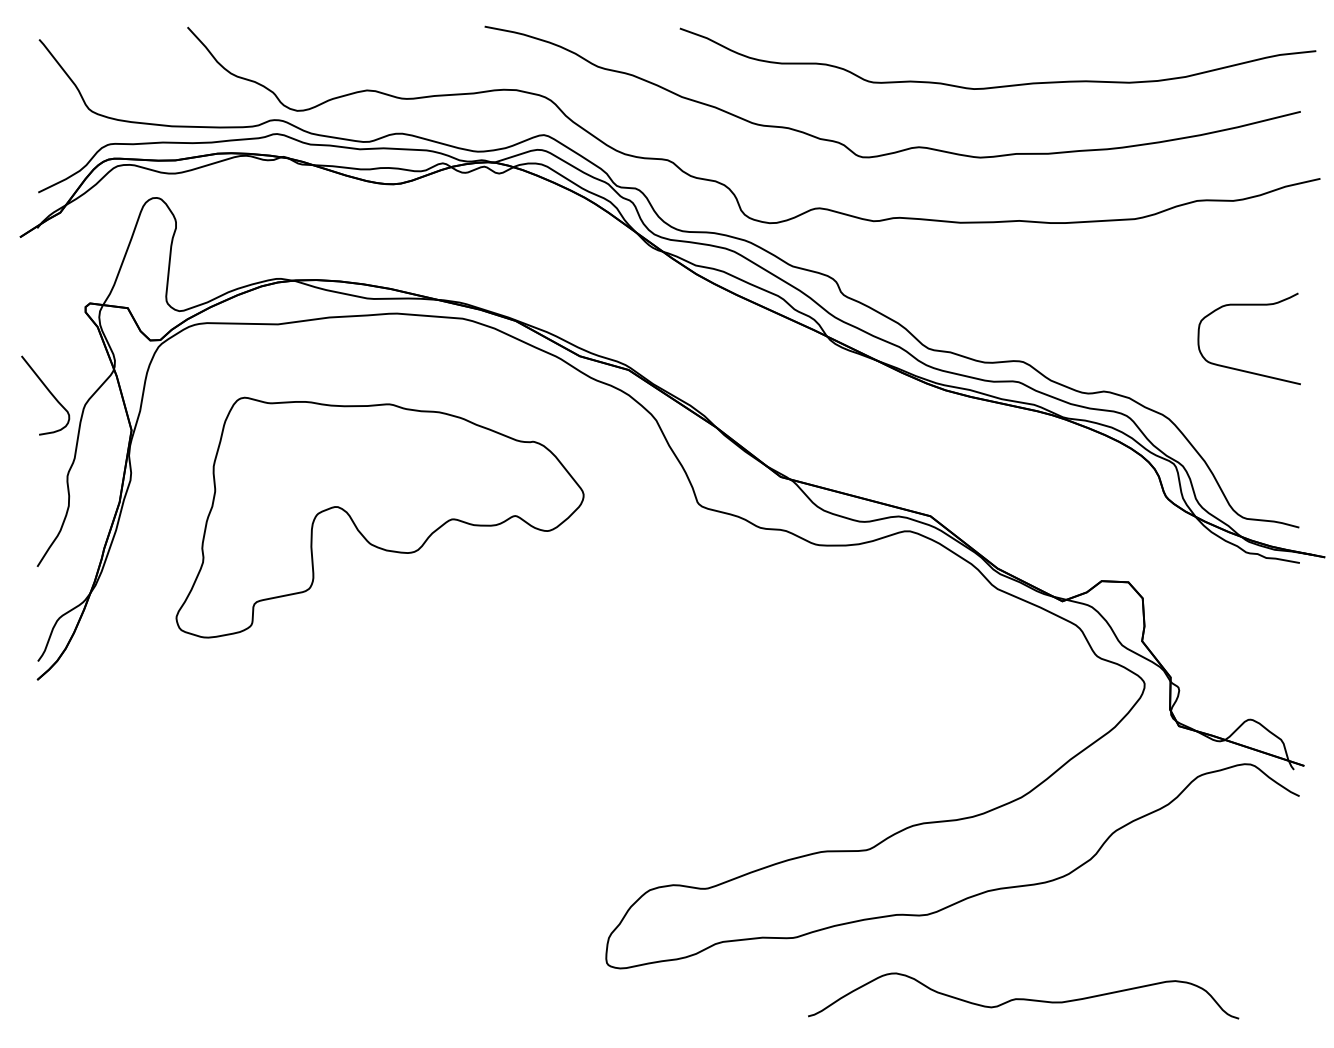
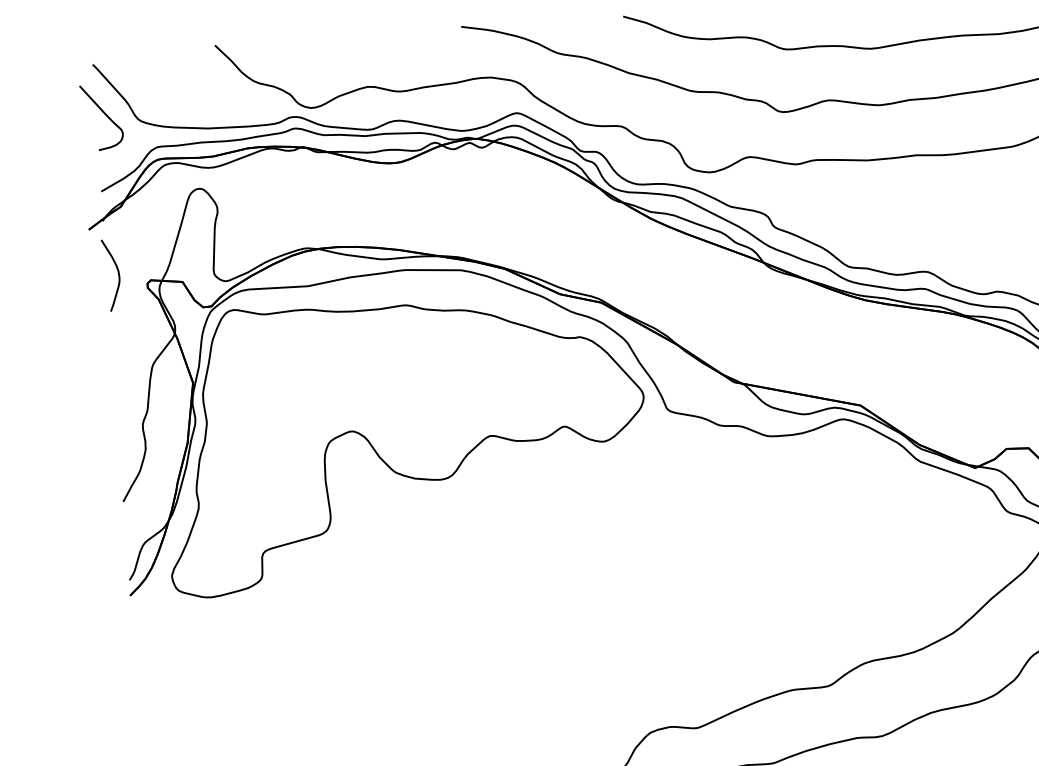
curve: (51, 293) -> (118, 274), added
curve: (48, 391) -> (104, 113), moved
part: (379, 517) -> (403, 440), size x1.43

